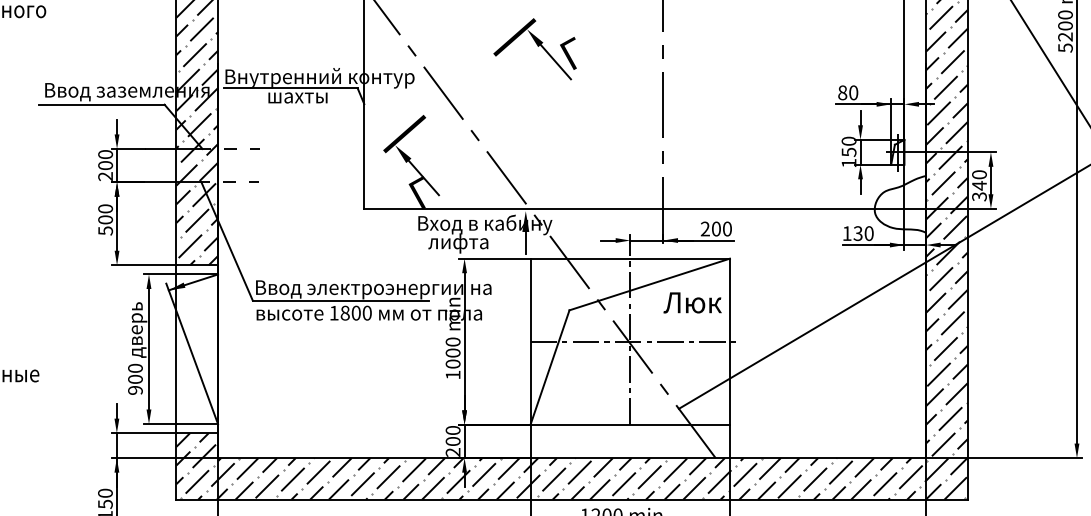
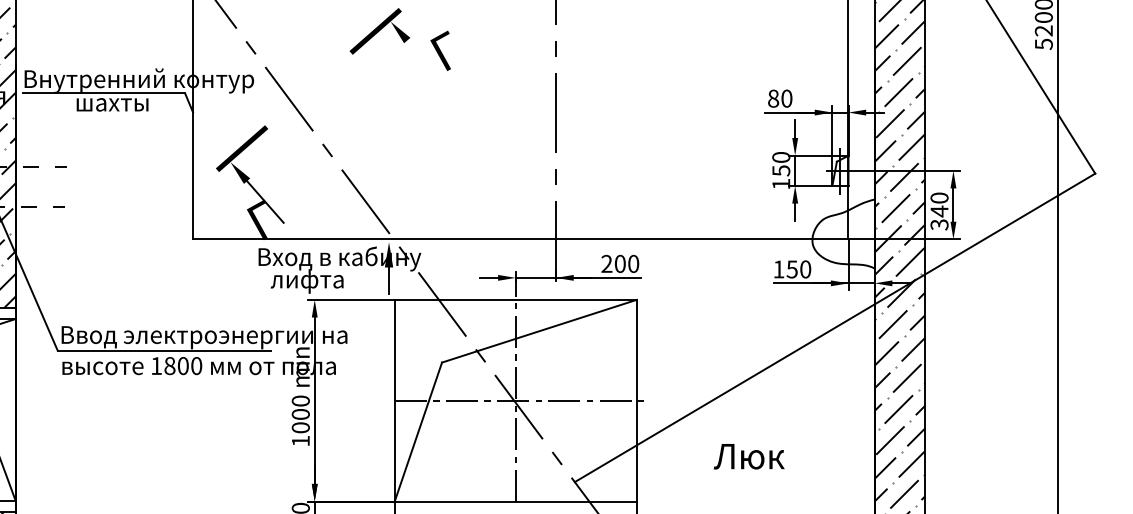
line: (555, 61) -> (425, 60), removed
text: (858, 233) -> (792, 269), 130 -> 150
text: (692, 302) -> (749, 456), moved

